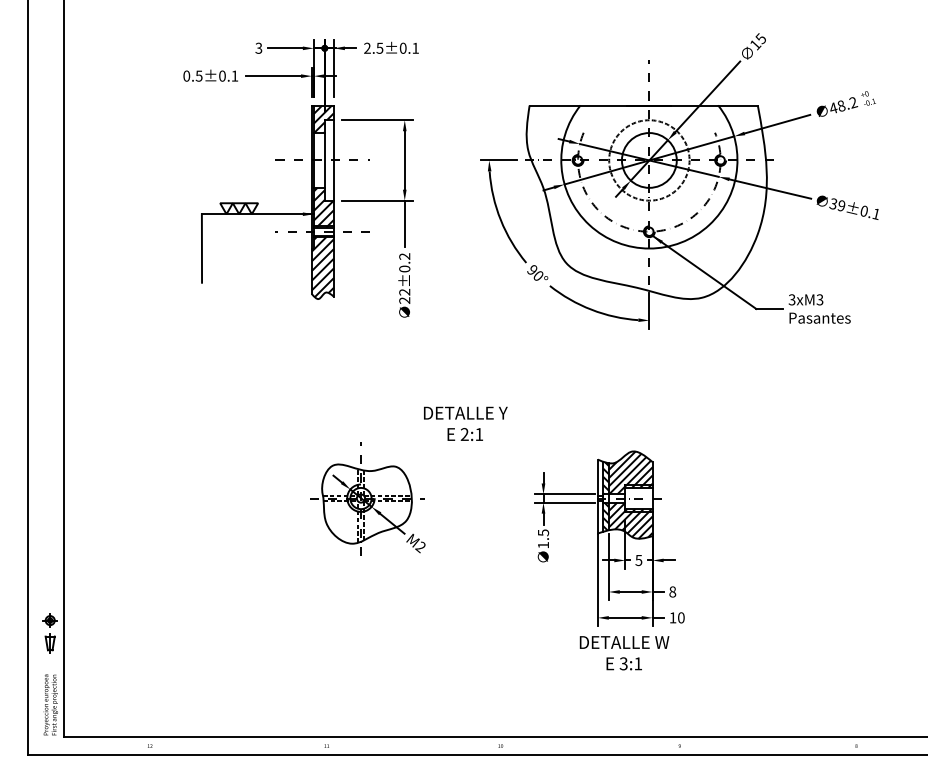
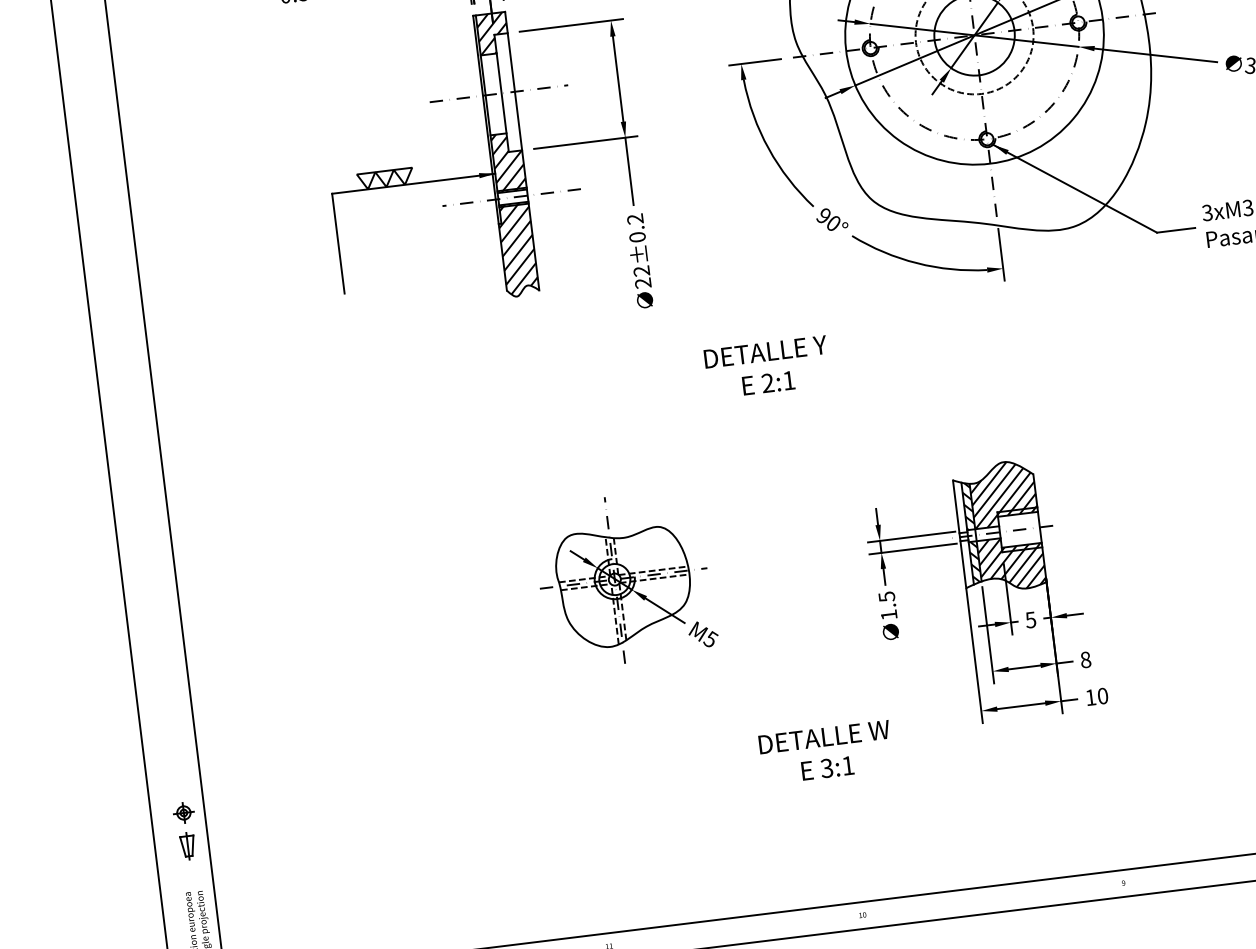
text: (465, 423) -> (767, 367), moved
text: (420, 547) -> (710, 640), M2 -> M5
text: (624, 653) -> (826, 753), moved

